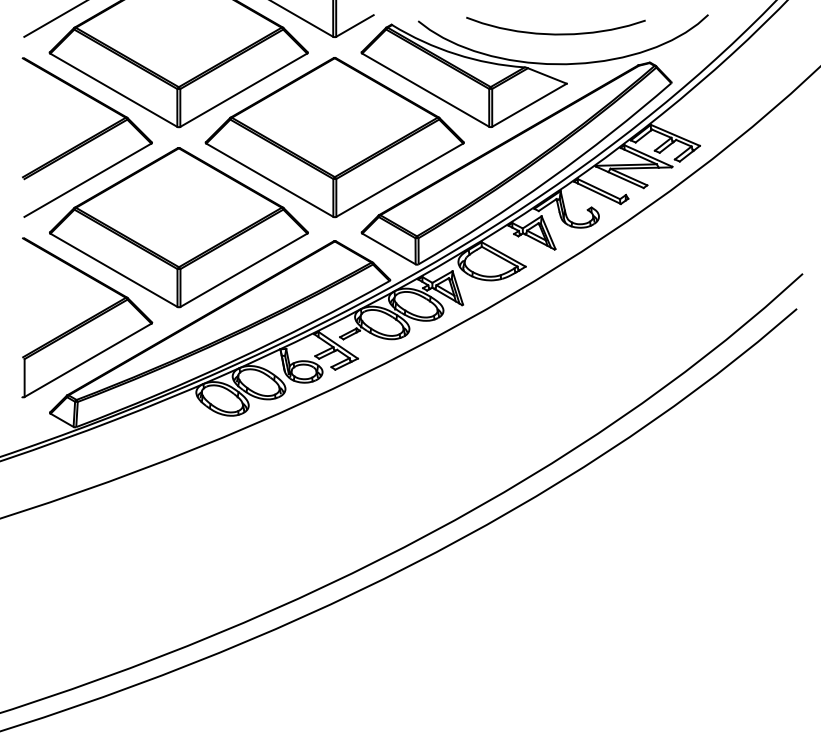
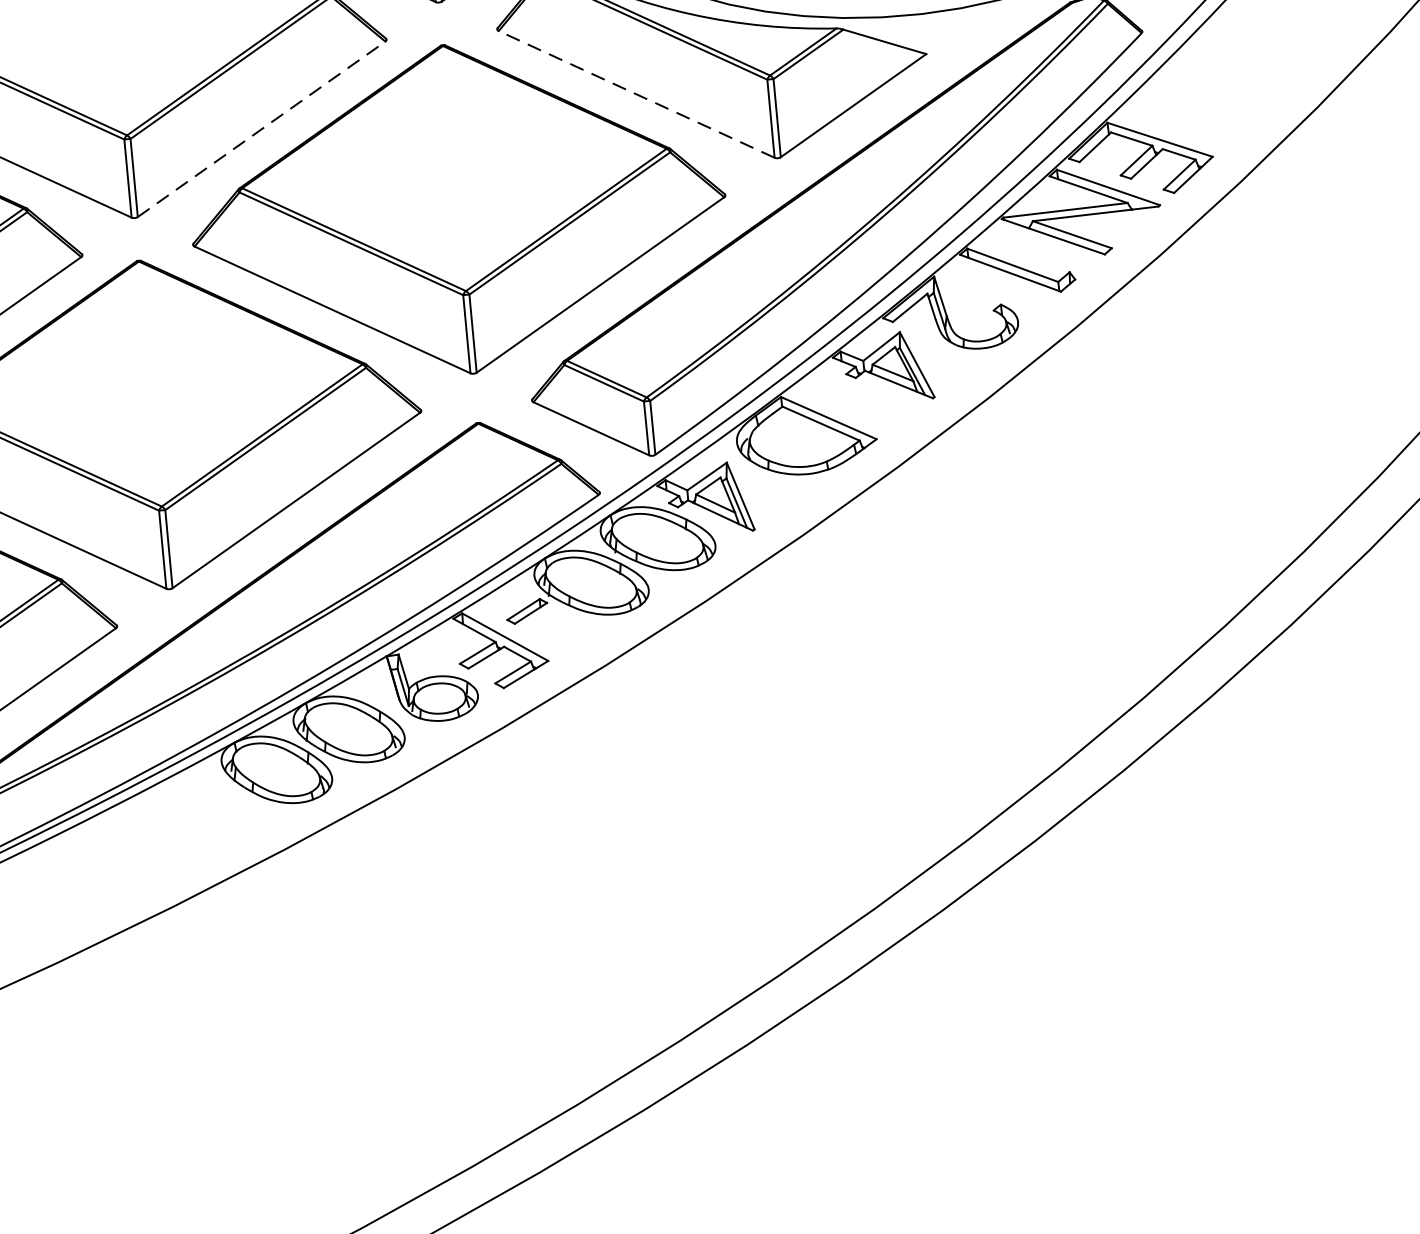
line: (244, 89) -> (262, 127), solid -> dashed
line: (425, 89) -> (636, 93), solid -> dashed

